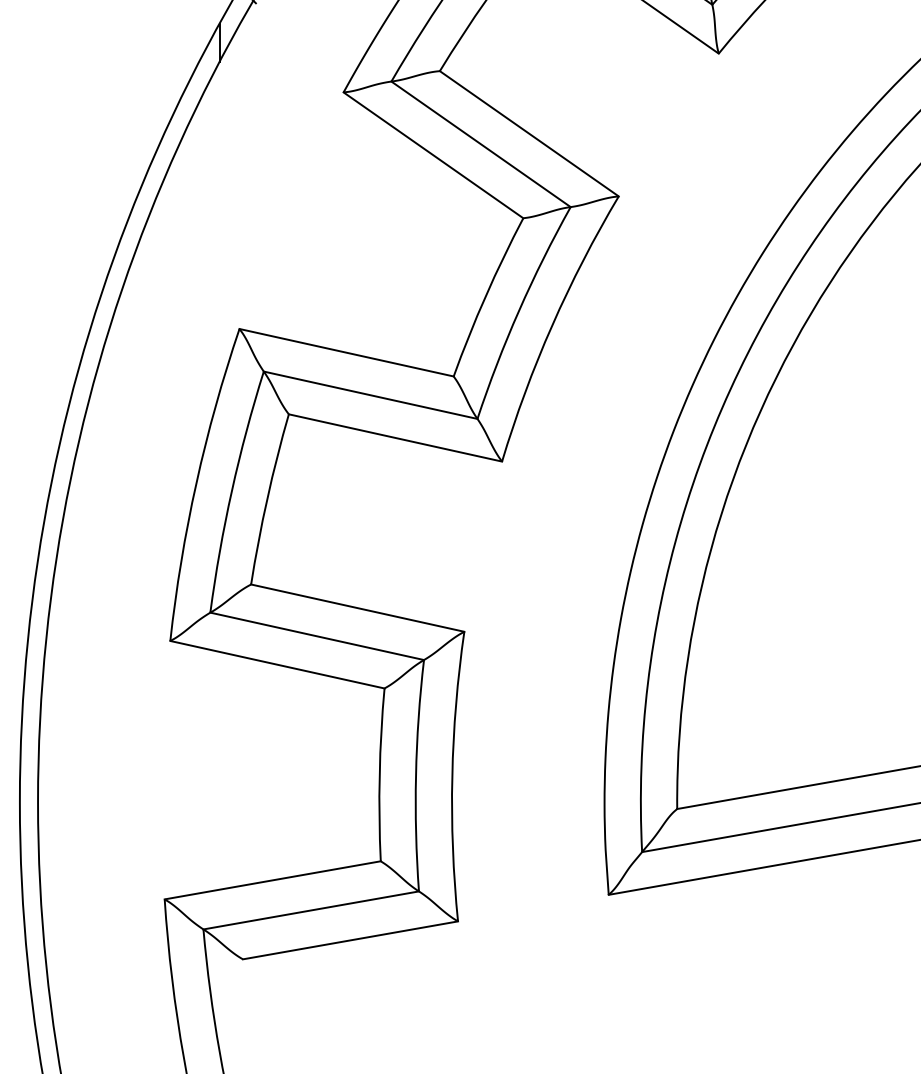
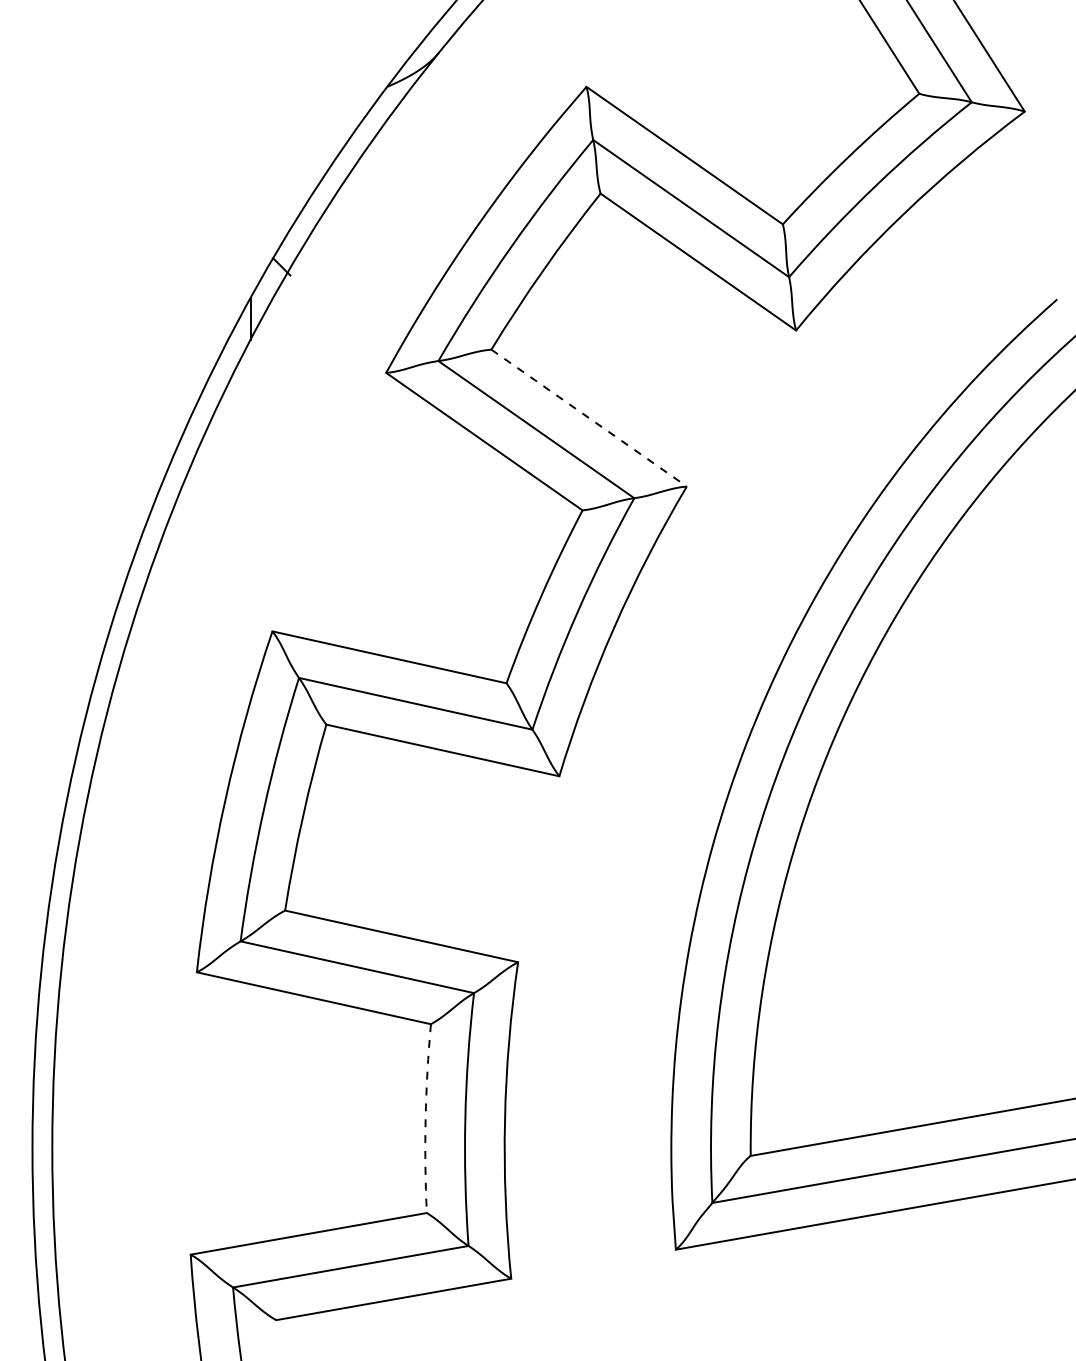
line: (529, 134) -> (589, 418), solid -> dashed
arc: (379, 774) -> (425, 1118), solid -> dashed

